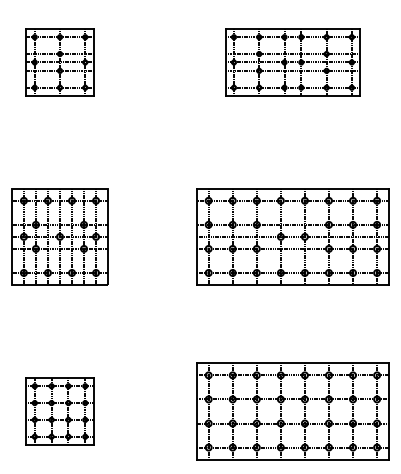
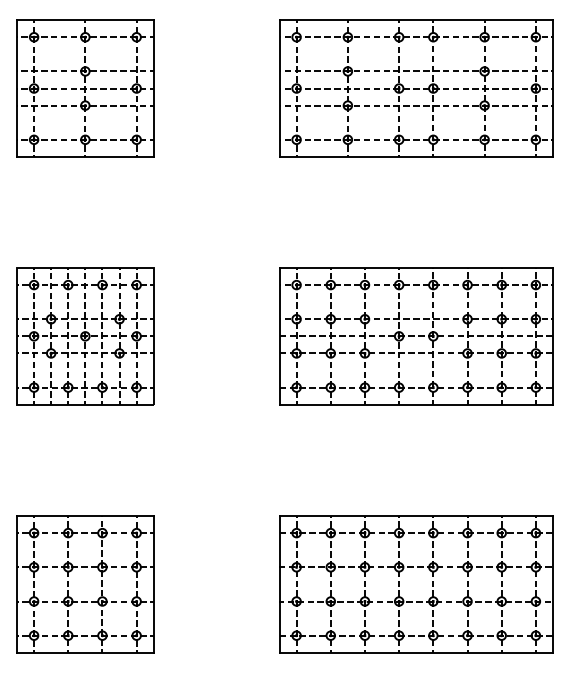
part: (60, 62) -> (85, 88), size x1.43
part: (293, 62) -> (416, 88), size x1.43
part: (60, 411) -> (85, 584), size x1.43

